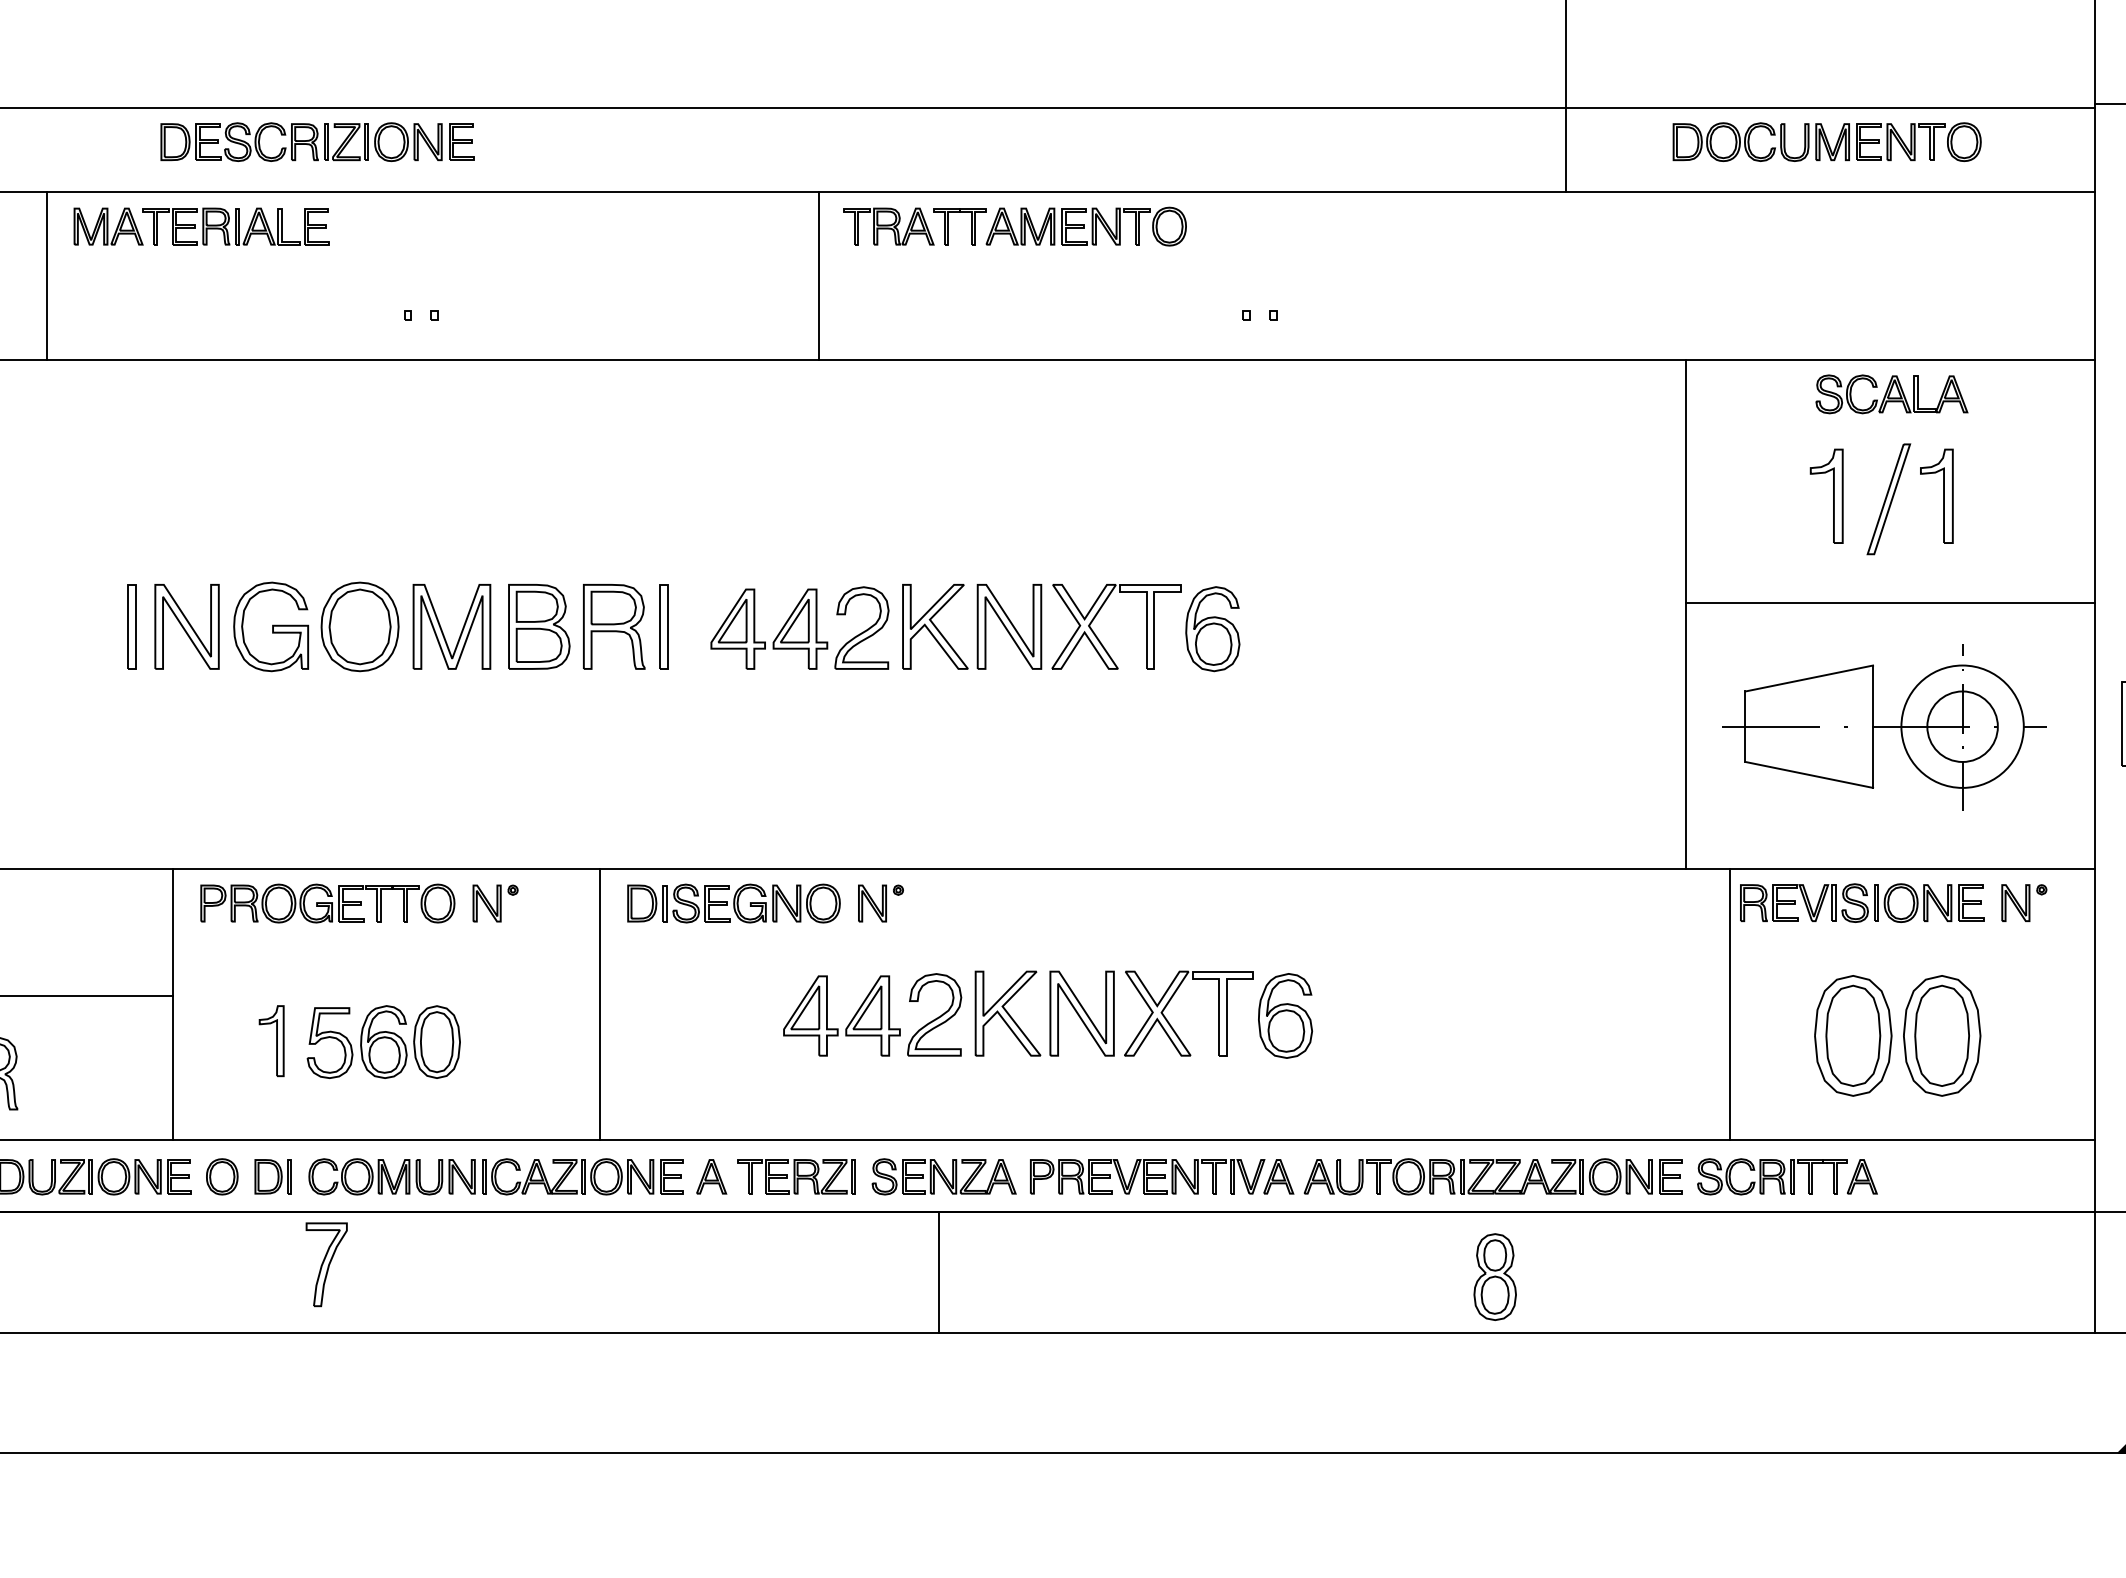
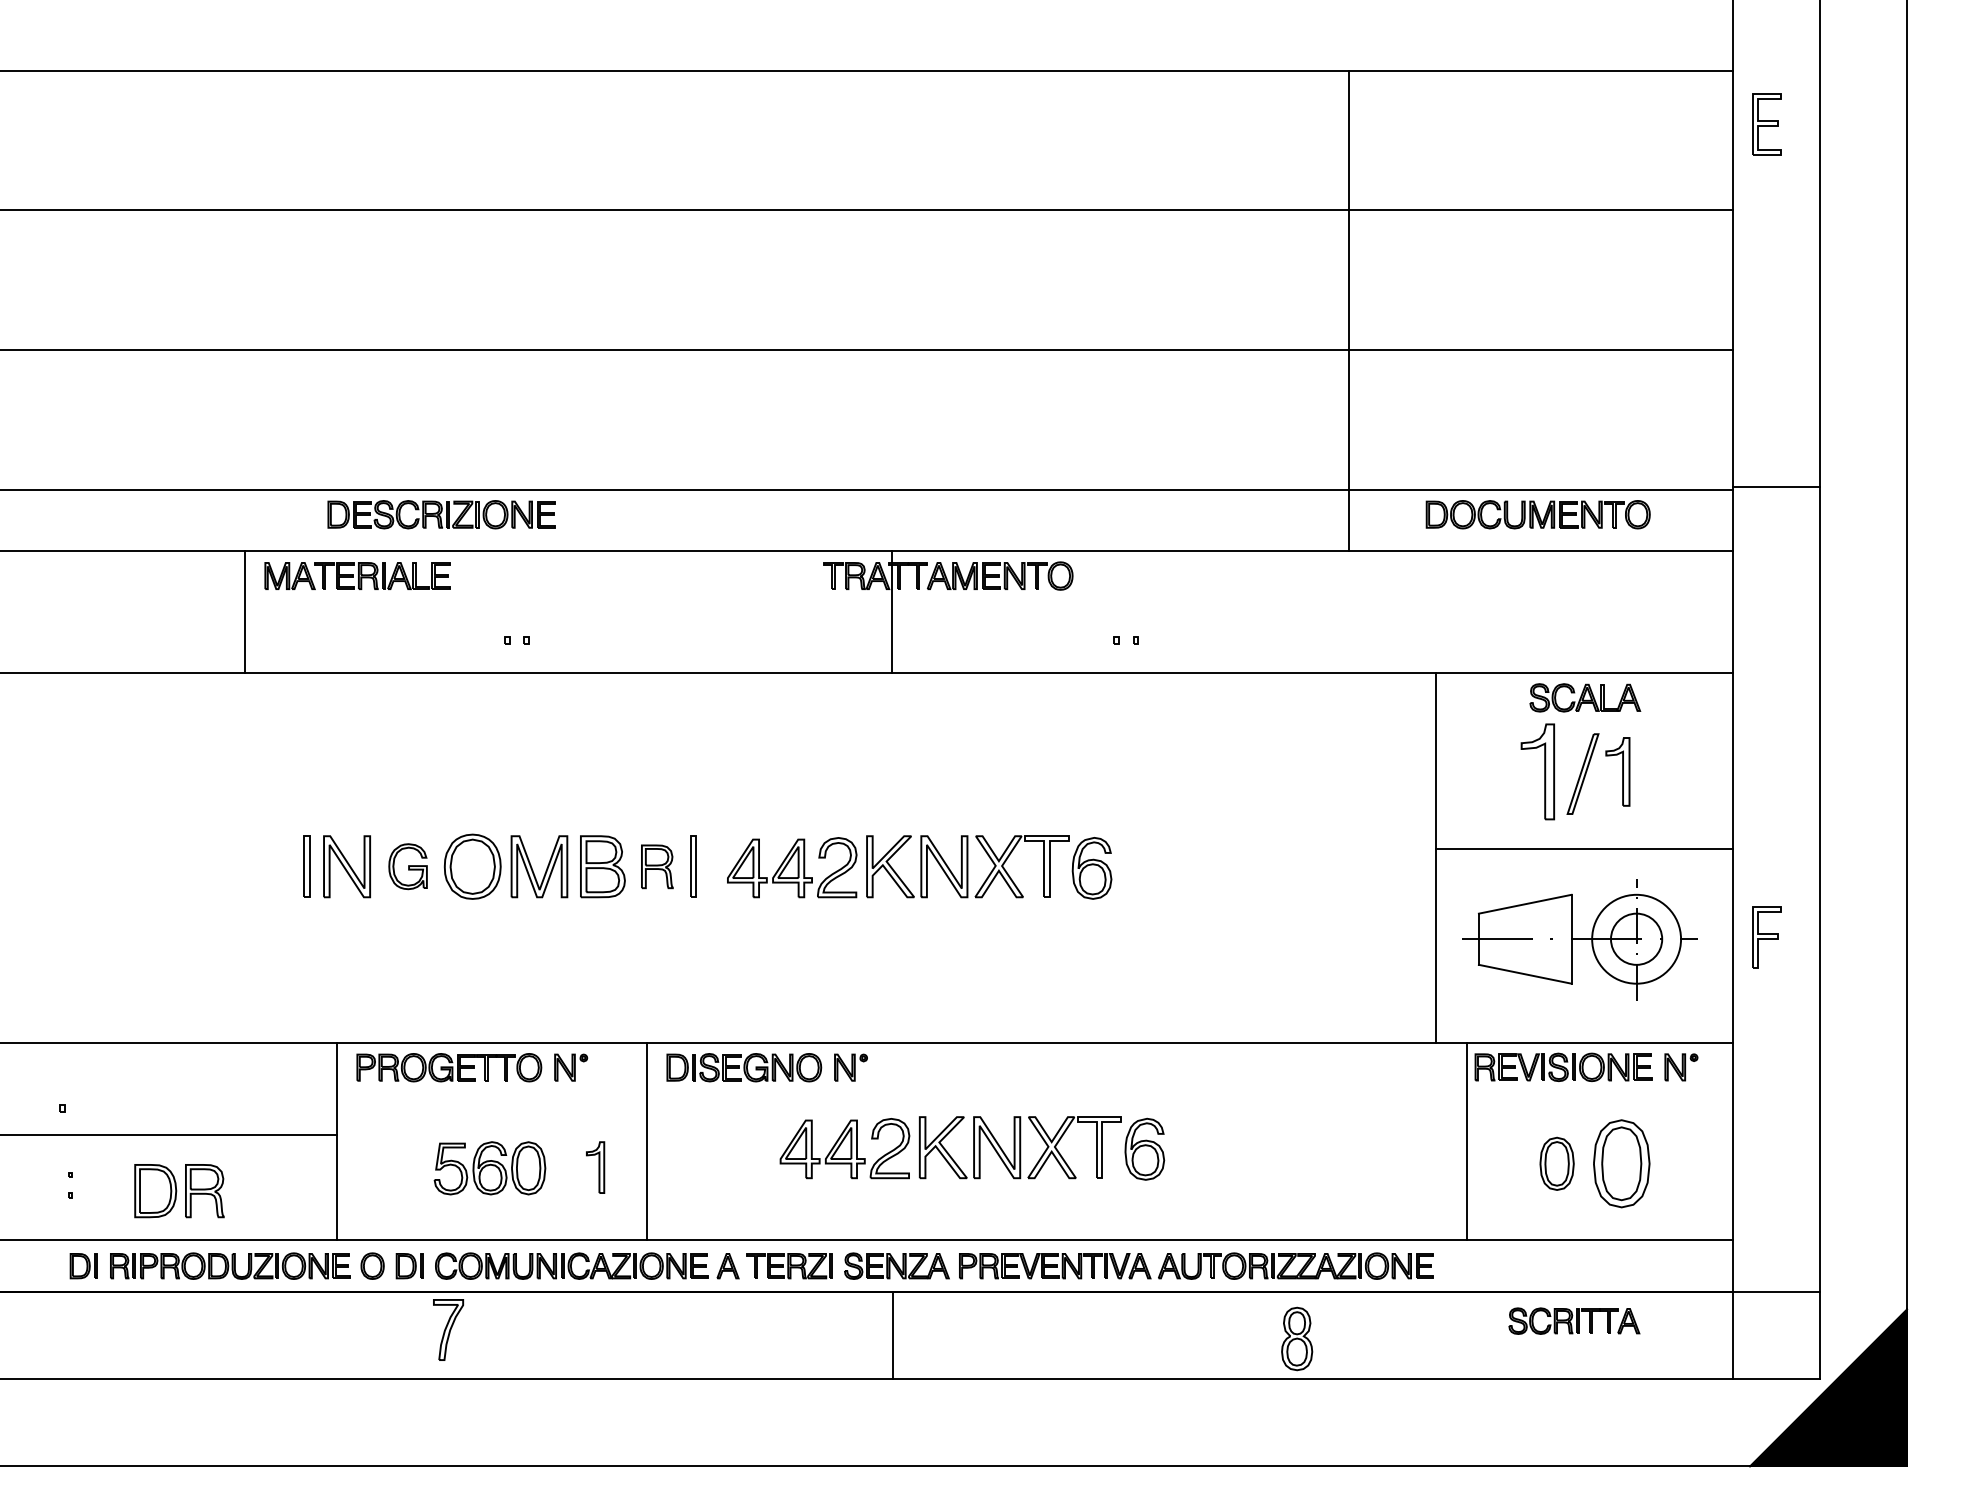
line: (819, 275) -> (892, 611), moved
part: (1826, 495) -> (1537, 771), size x1.4
part: (270, 626) -> (407, 866), size x0.7
part: (614, 626) -> (657, 866), size x0.7
part: (1852, 1035) -> (1556, 1163), size x0.6
part: (271, 1040) -> (595, 1167), moved
part: (1787, 1175) -> (1574, 1320), moved

